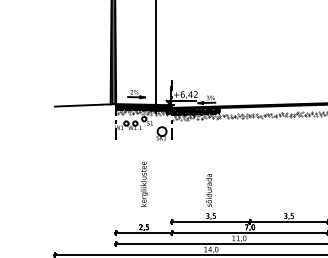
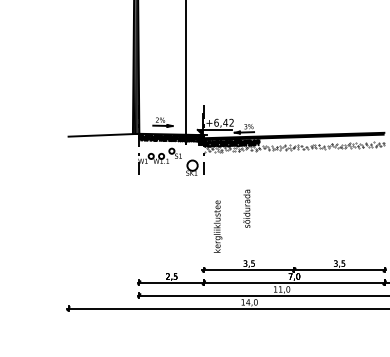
hatch: (143, 112) -> (171, 143), removed
text: (143, 184) -> (217, 226), moved
text: (208, 190) -> (246, 208), moved

